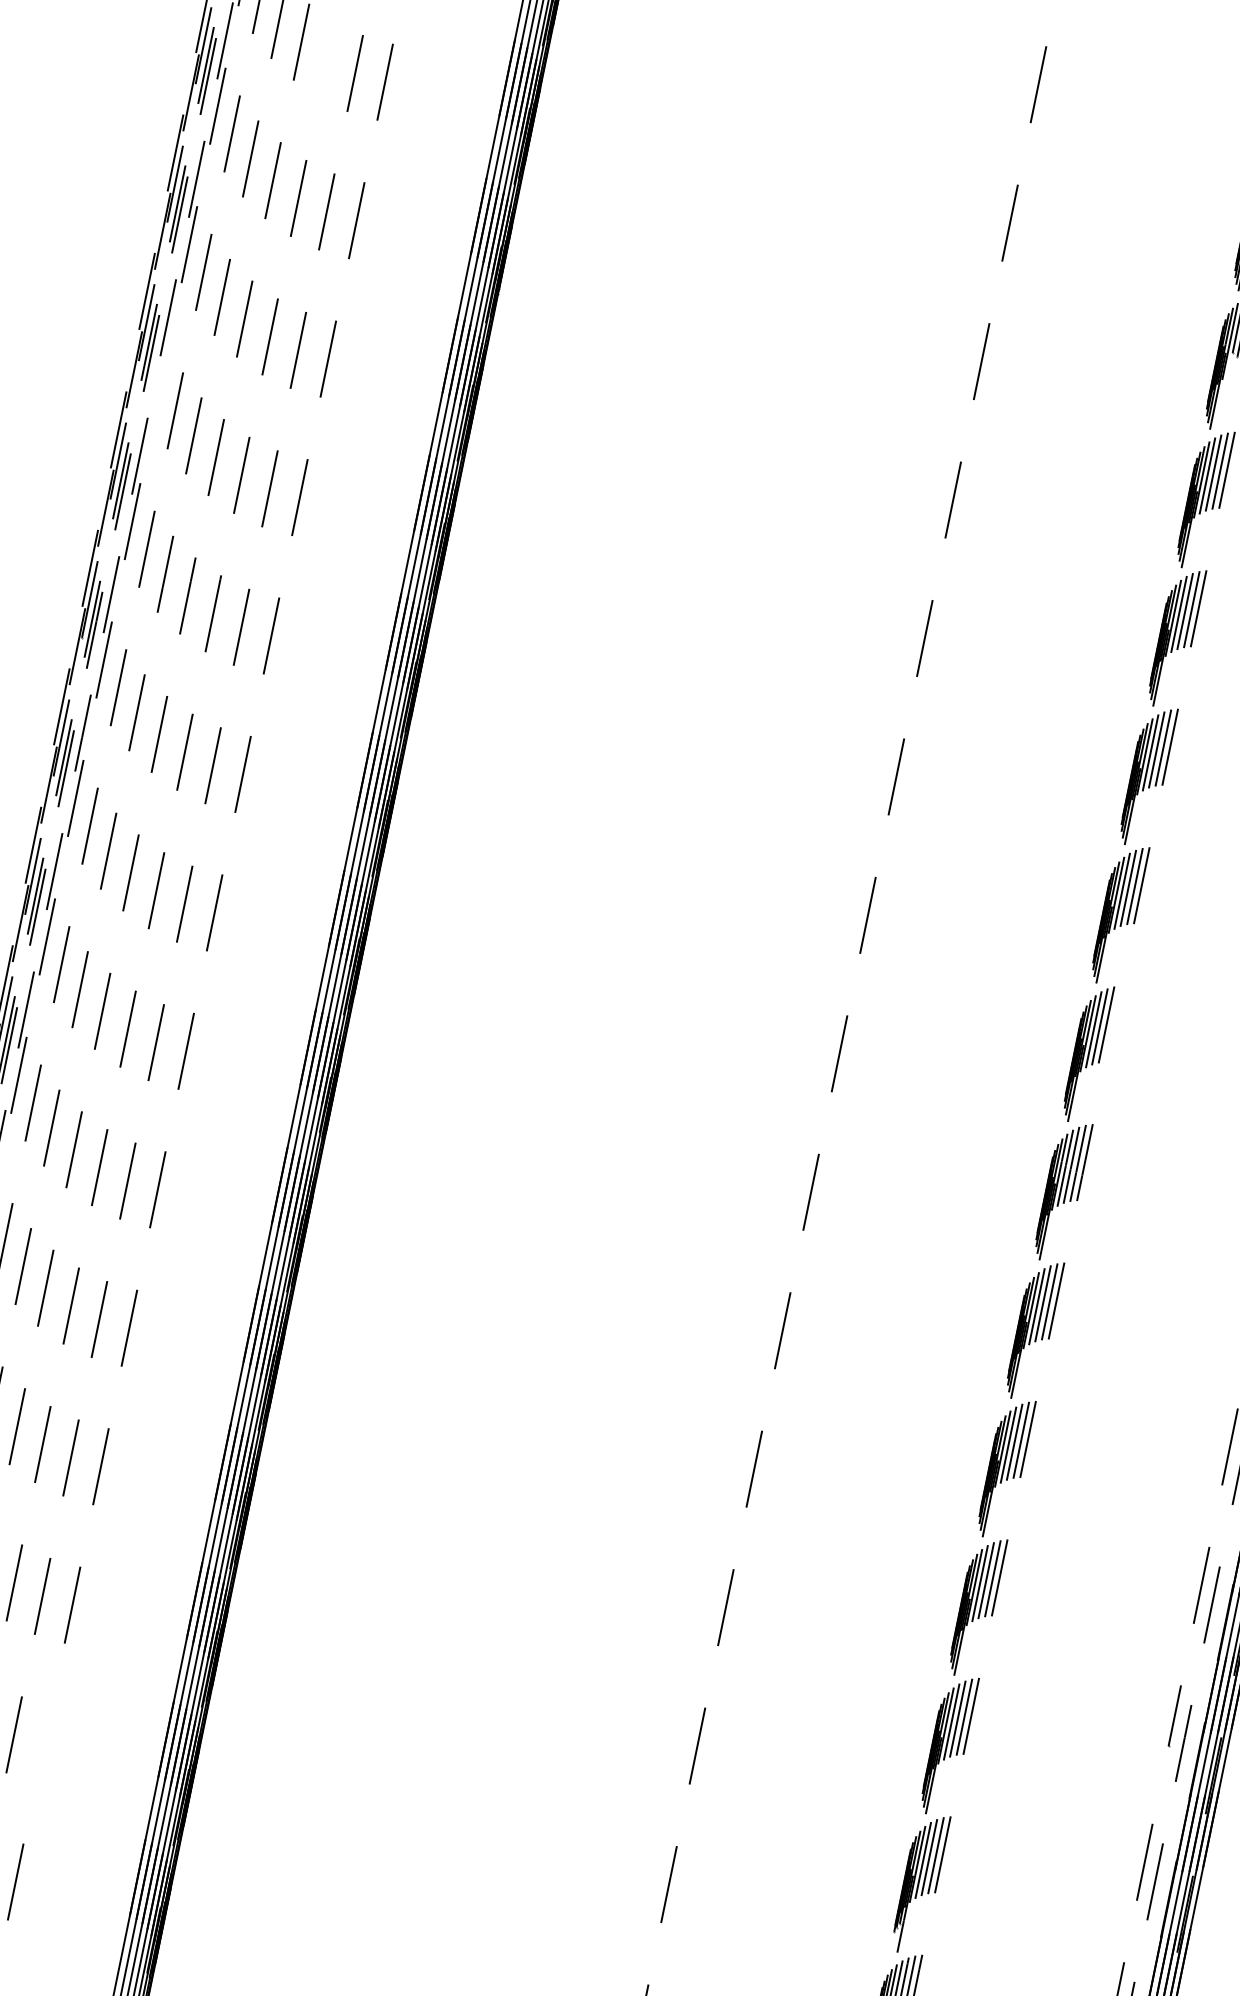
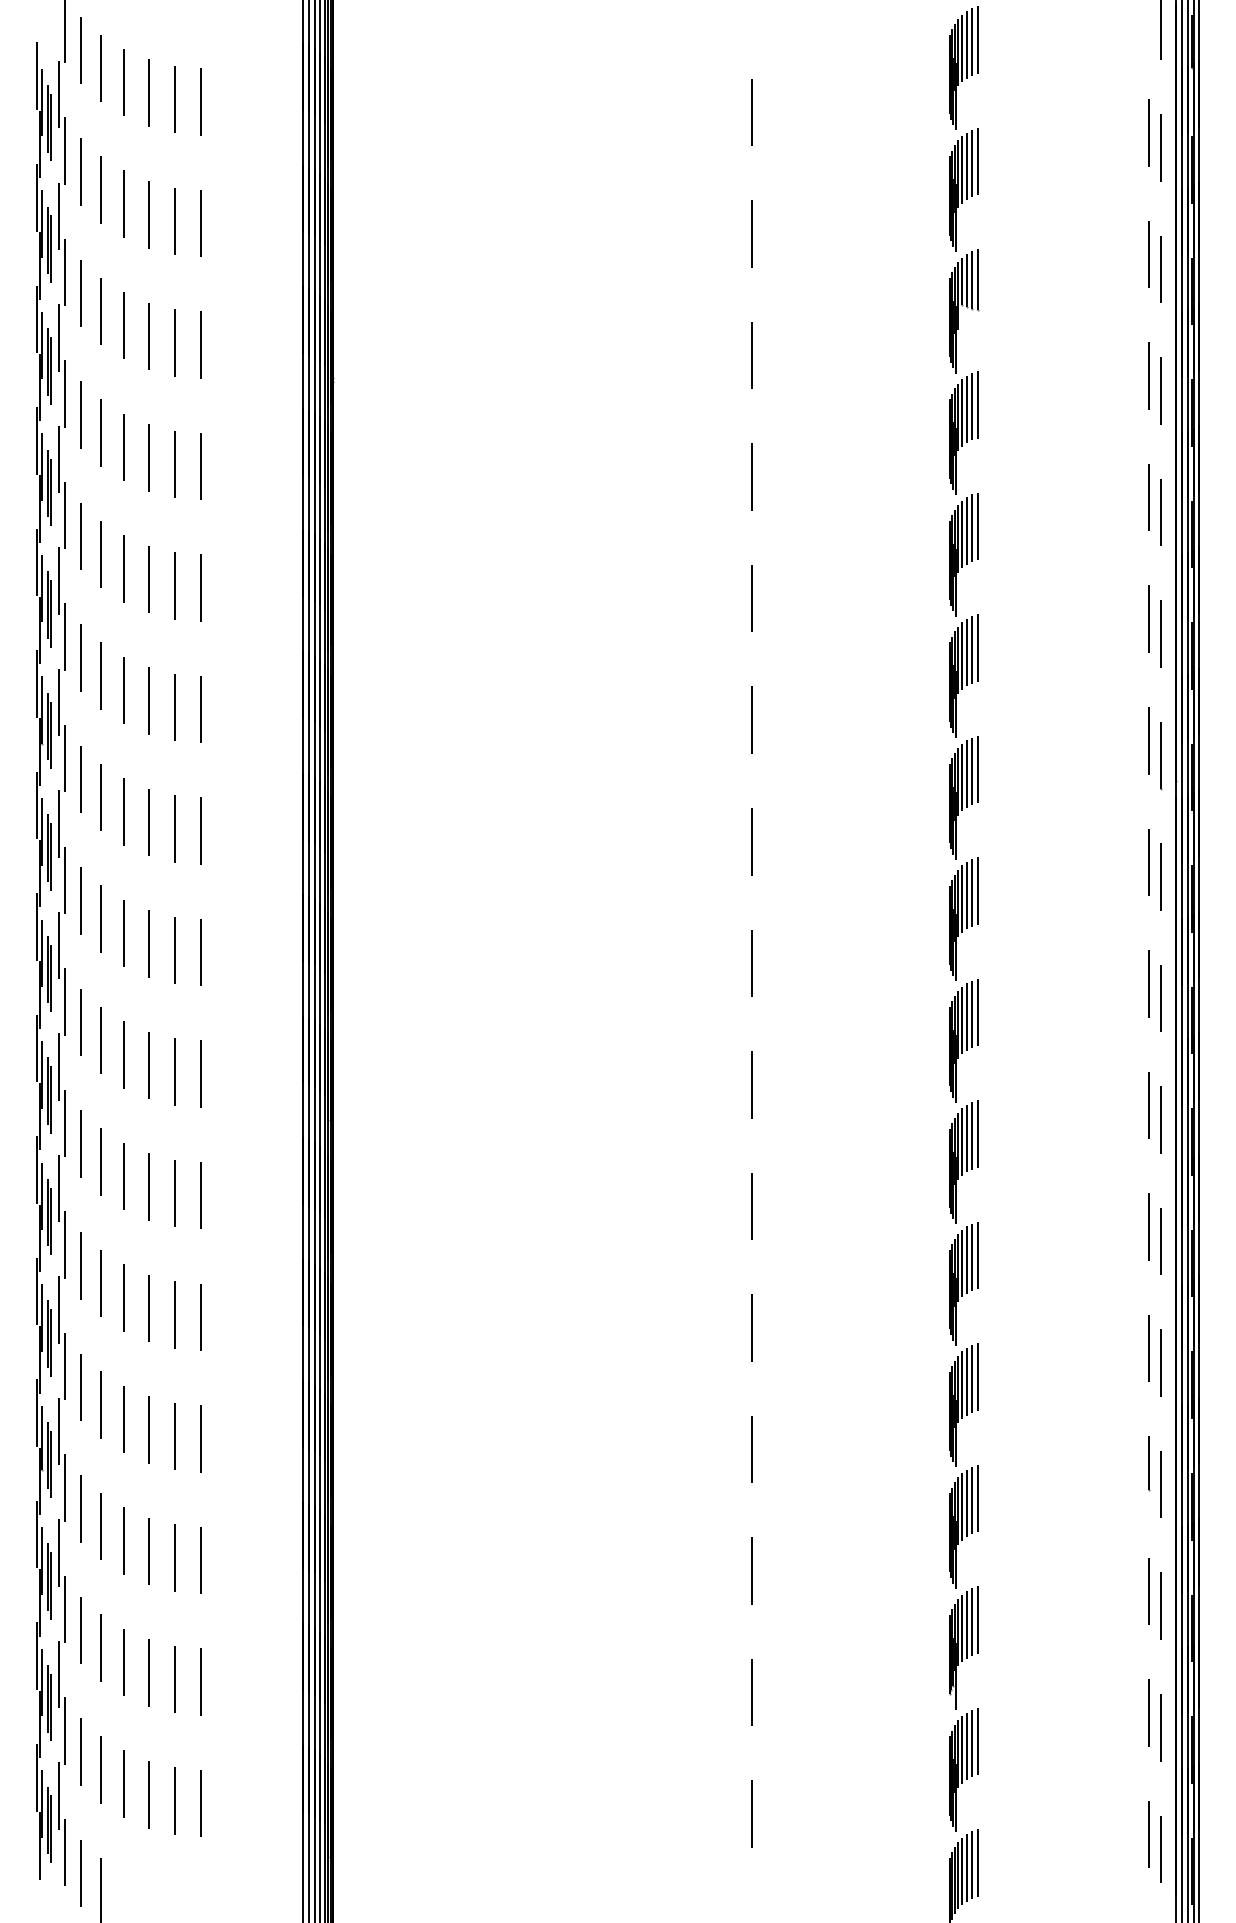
line: (327, 59) -> (148, 214), added
line: (161, 382) -> (64, 515), added
line: (1113, 1023) -> (977, 890), added
line: (44, 1743) -> (201, 1681), added

